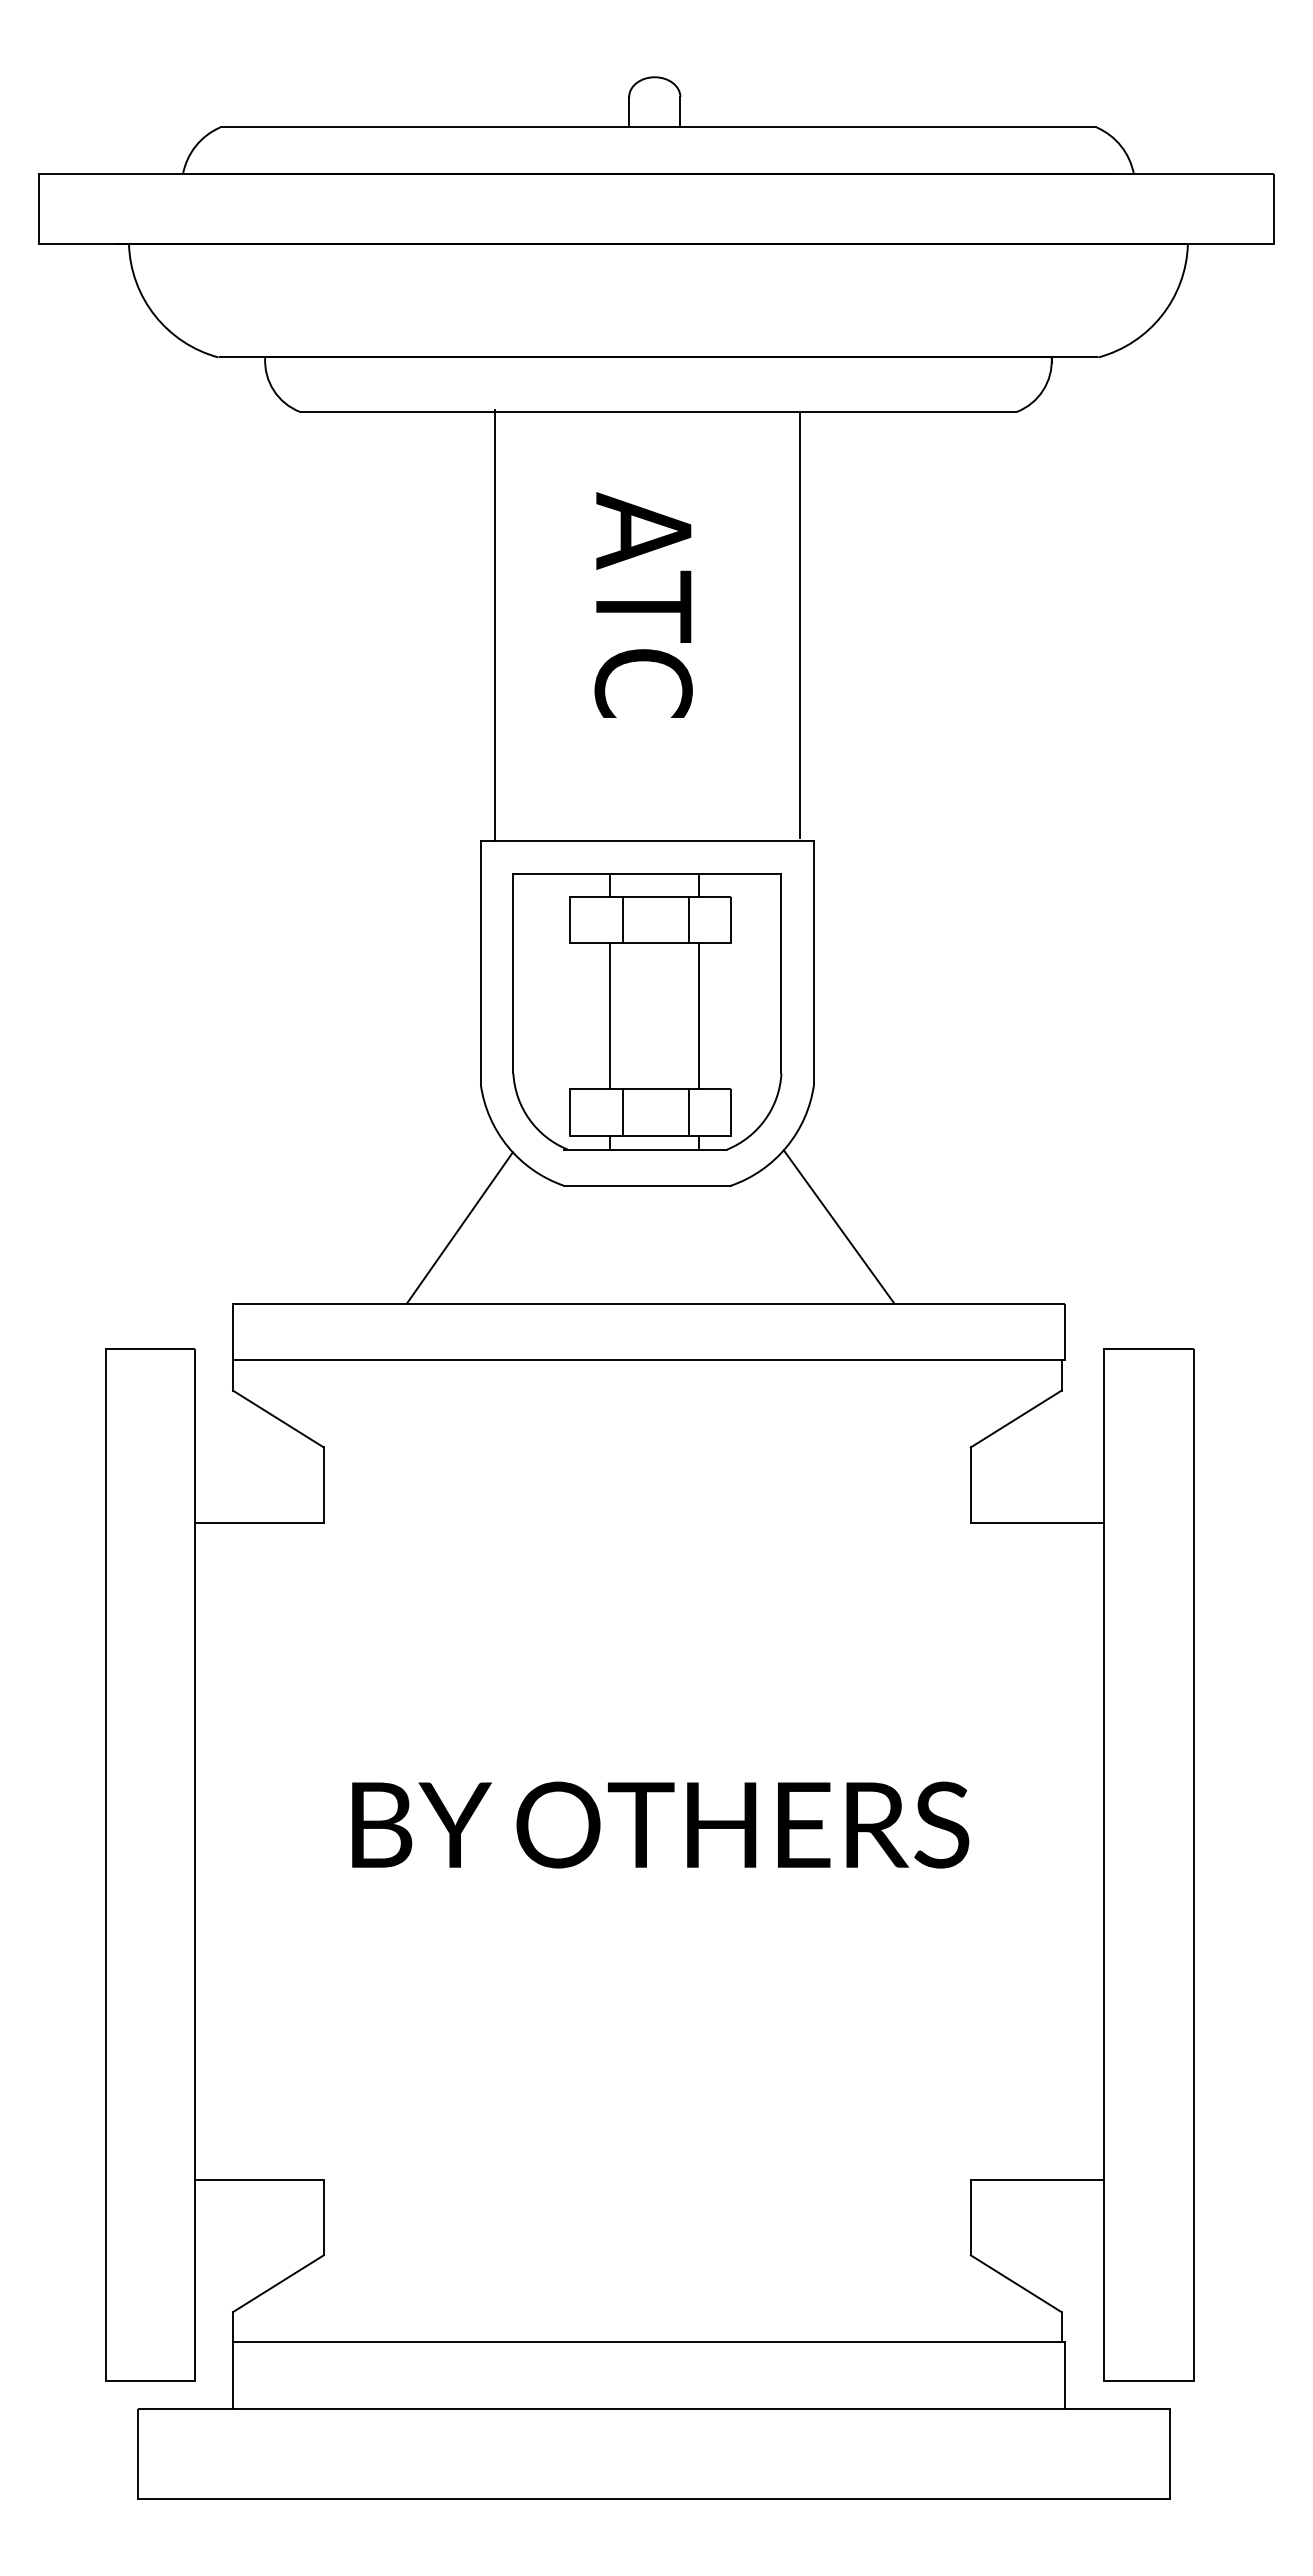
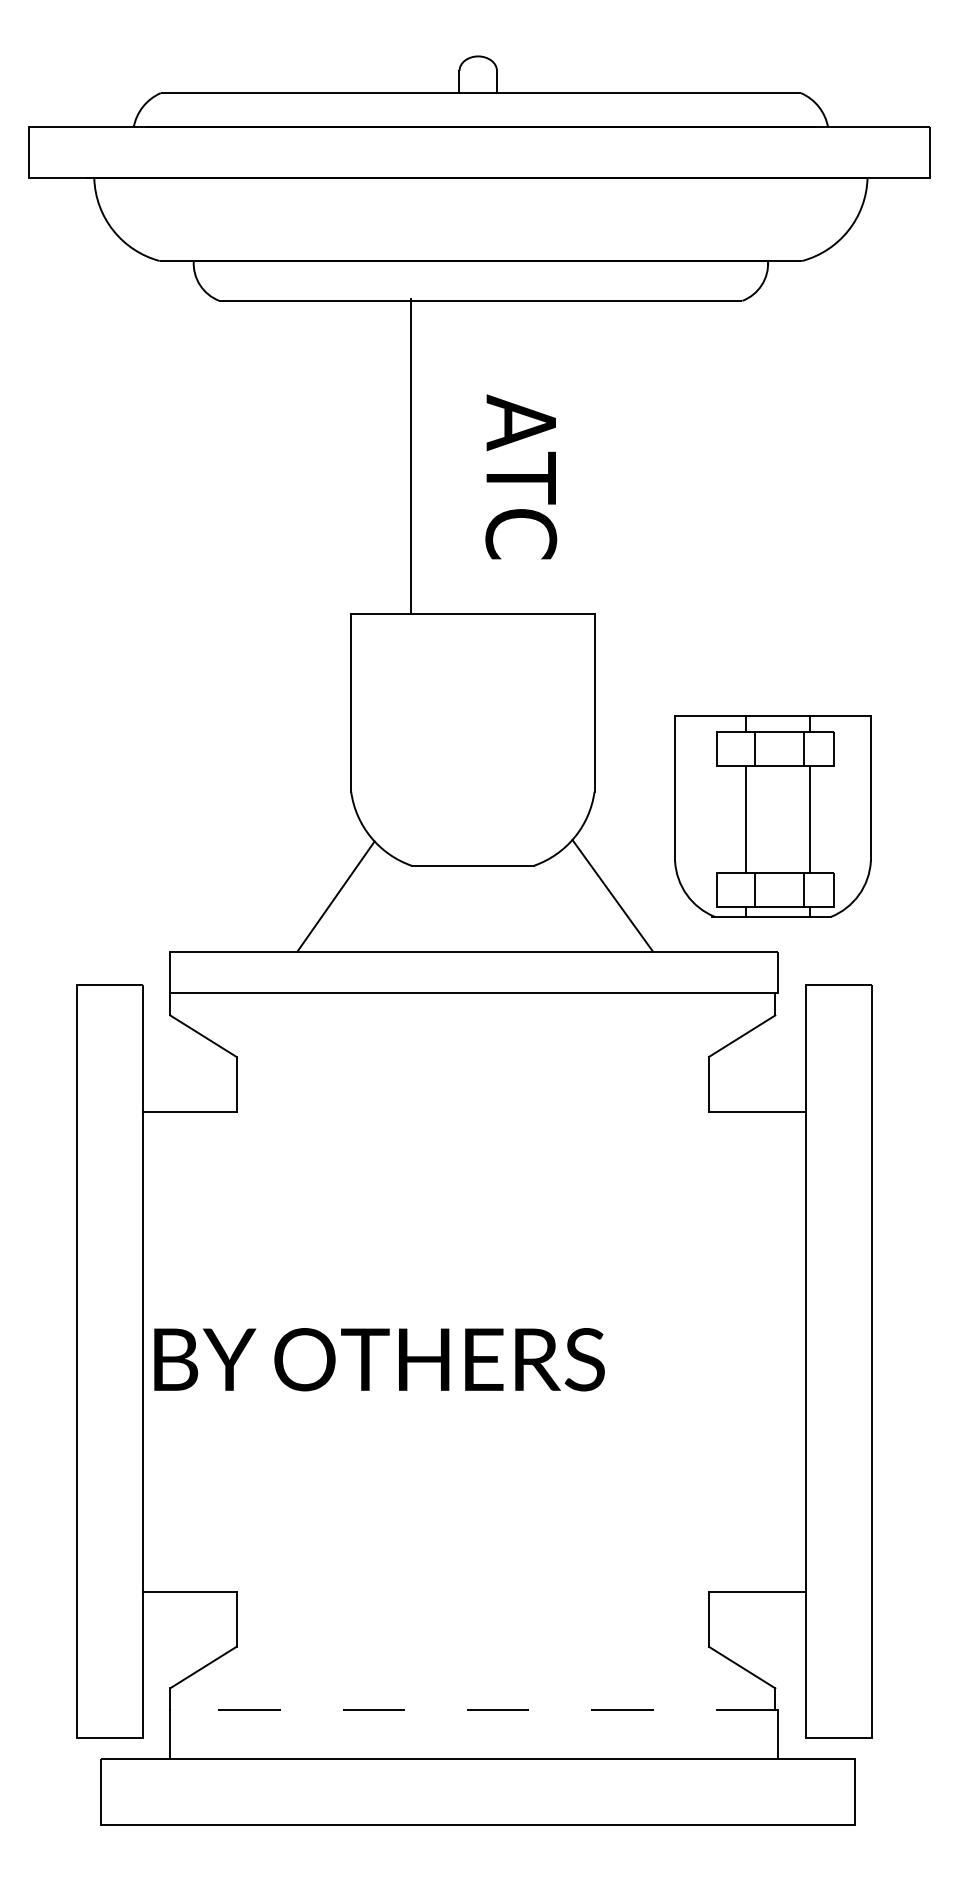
text: (643, 604) -> (521, 476), moved
line: (799, 624) -> (583, 456), removed
line: (495, 625) -> (410, 456), moved
part: (647, 1011) -> (773, 816), moved
text: (660, 1824) -> (379, 1359), moved
line: (648, 2342) -> (473, 1710), solid -> dashed

